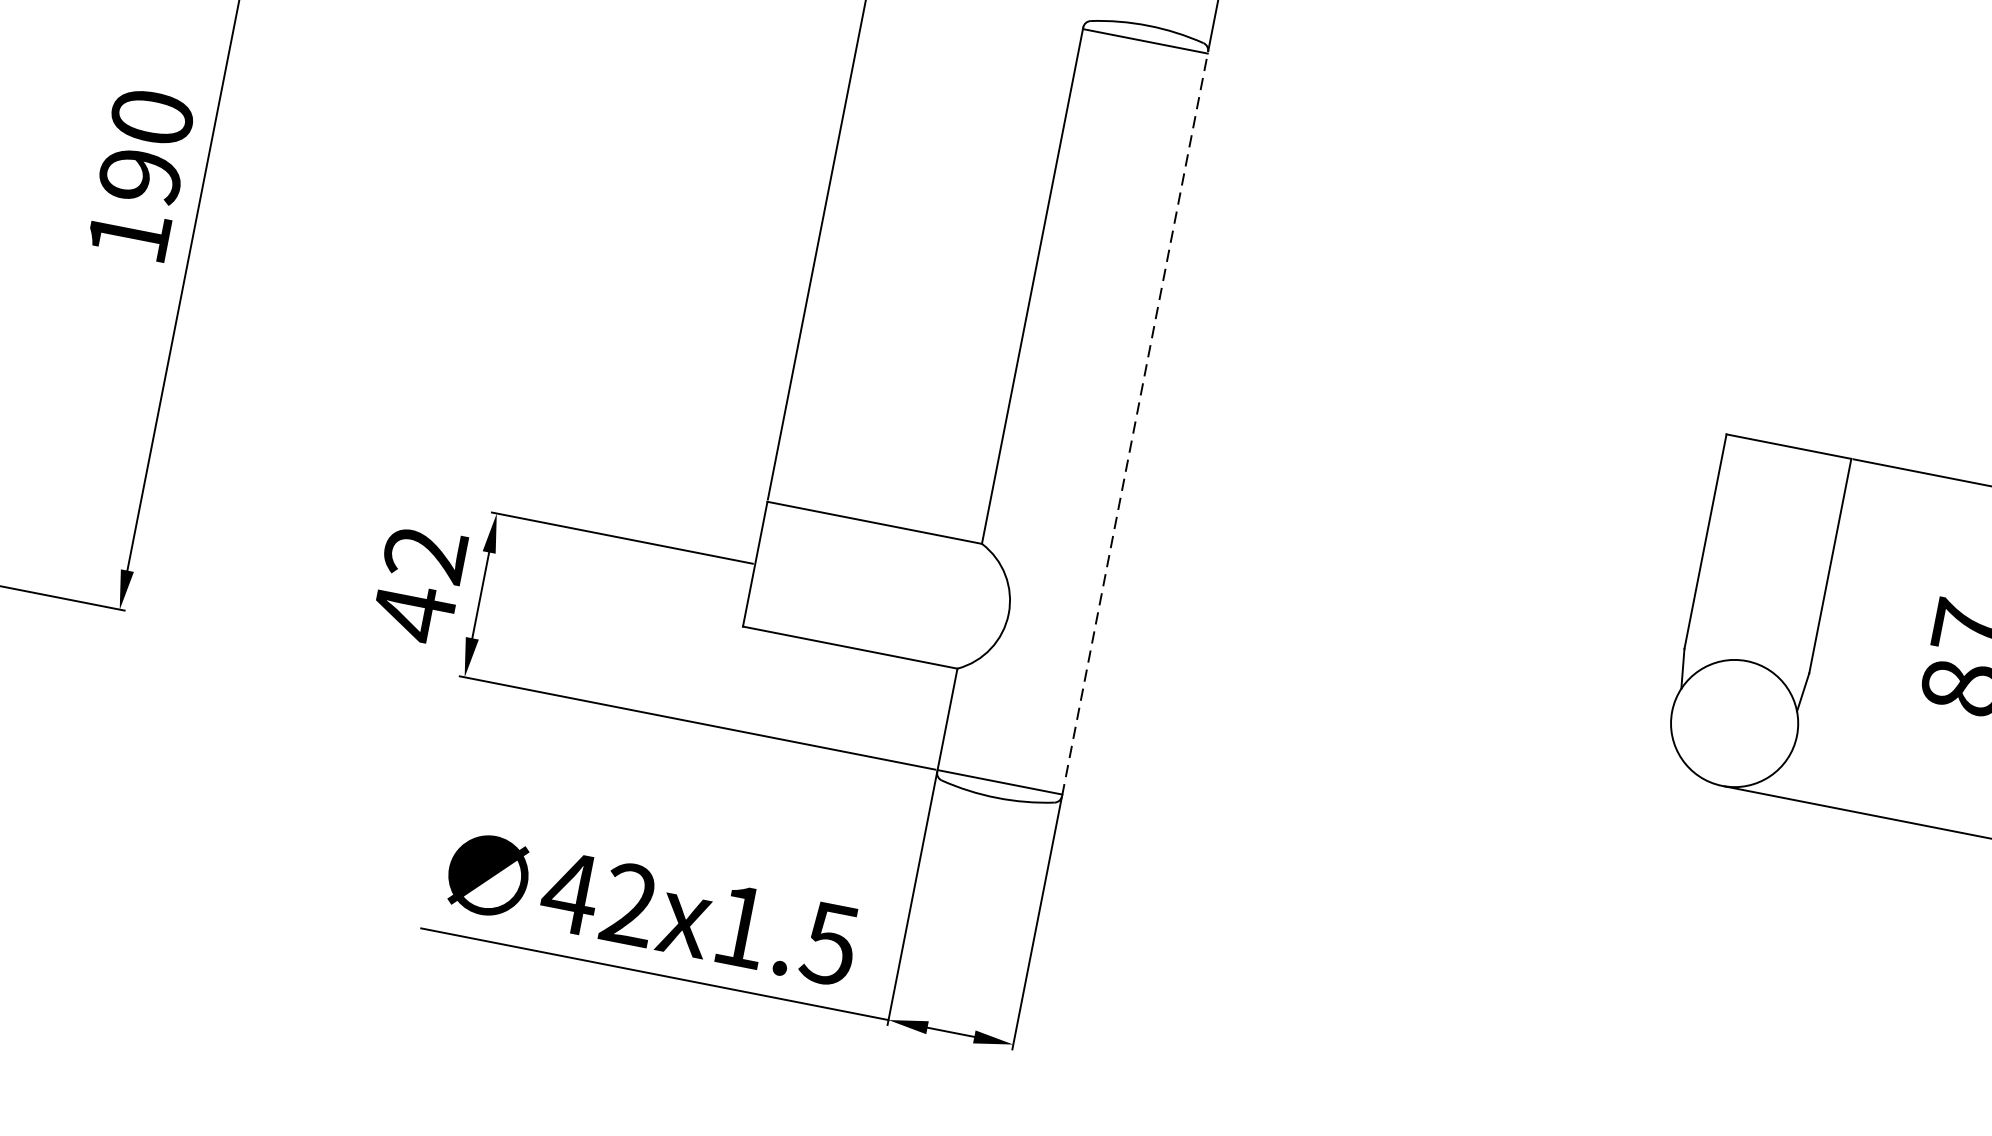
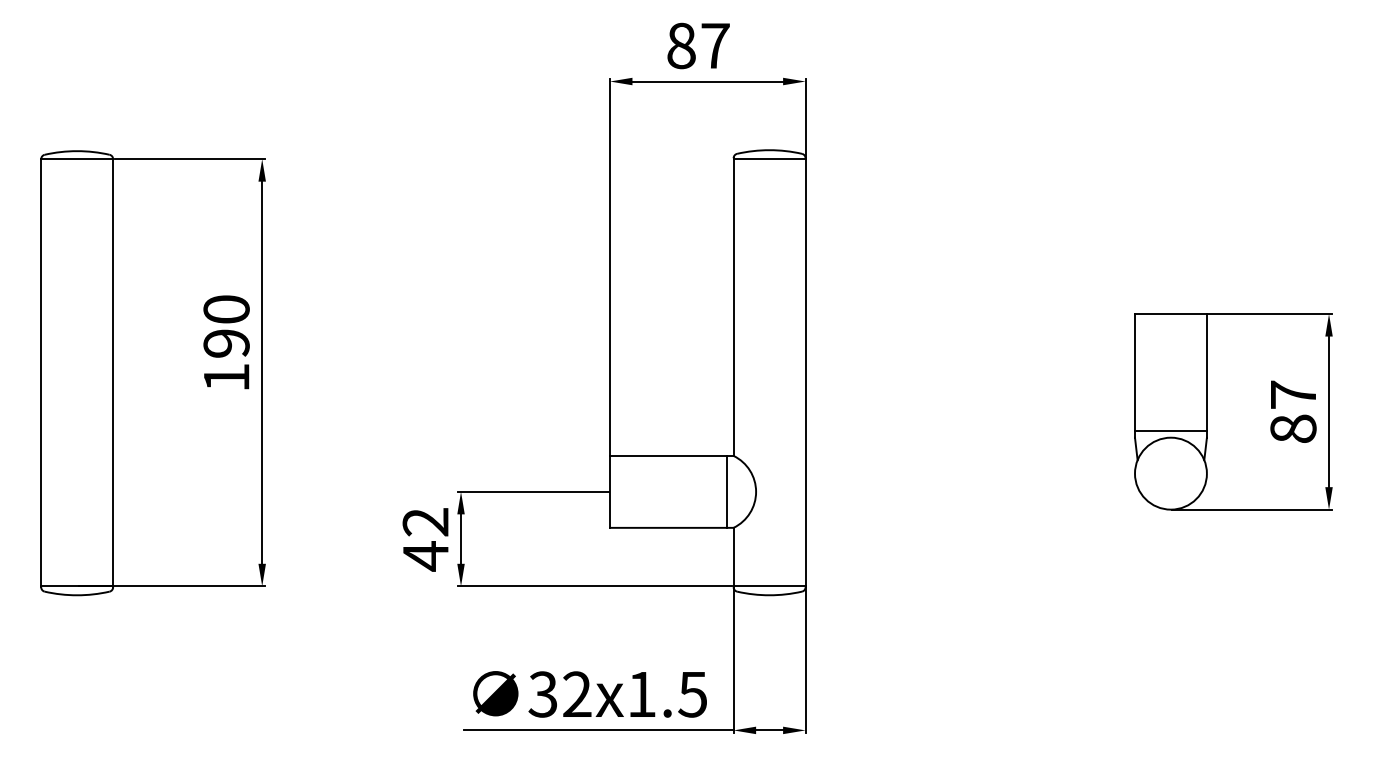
line: (1135, 423) -> (805, 372), dashed -> solid
line: (957, 603) -> (726, 491), added
line: (1748, 648) -> (1170, 430), added
text: (569, 892) -> (542, 694), 42x1.5 -> 32x1.5

